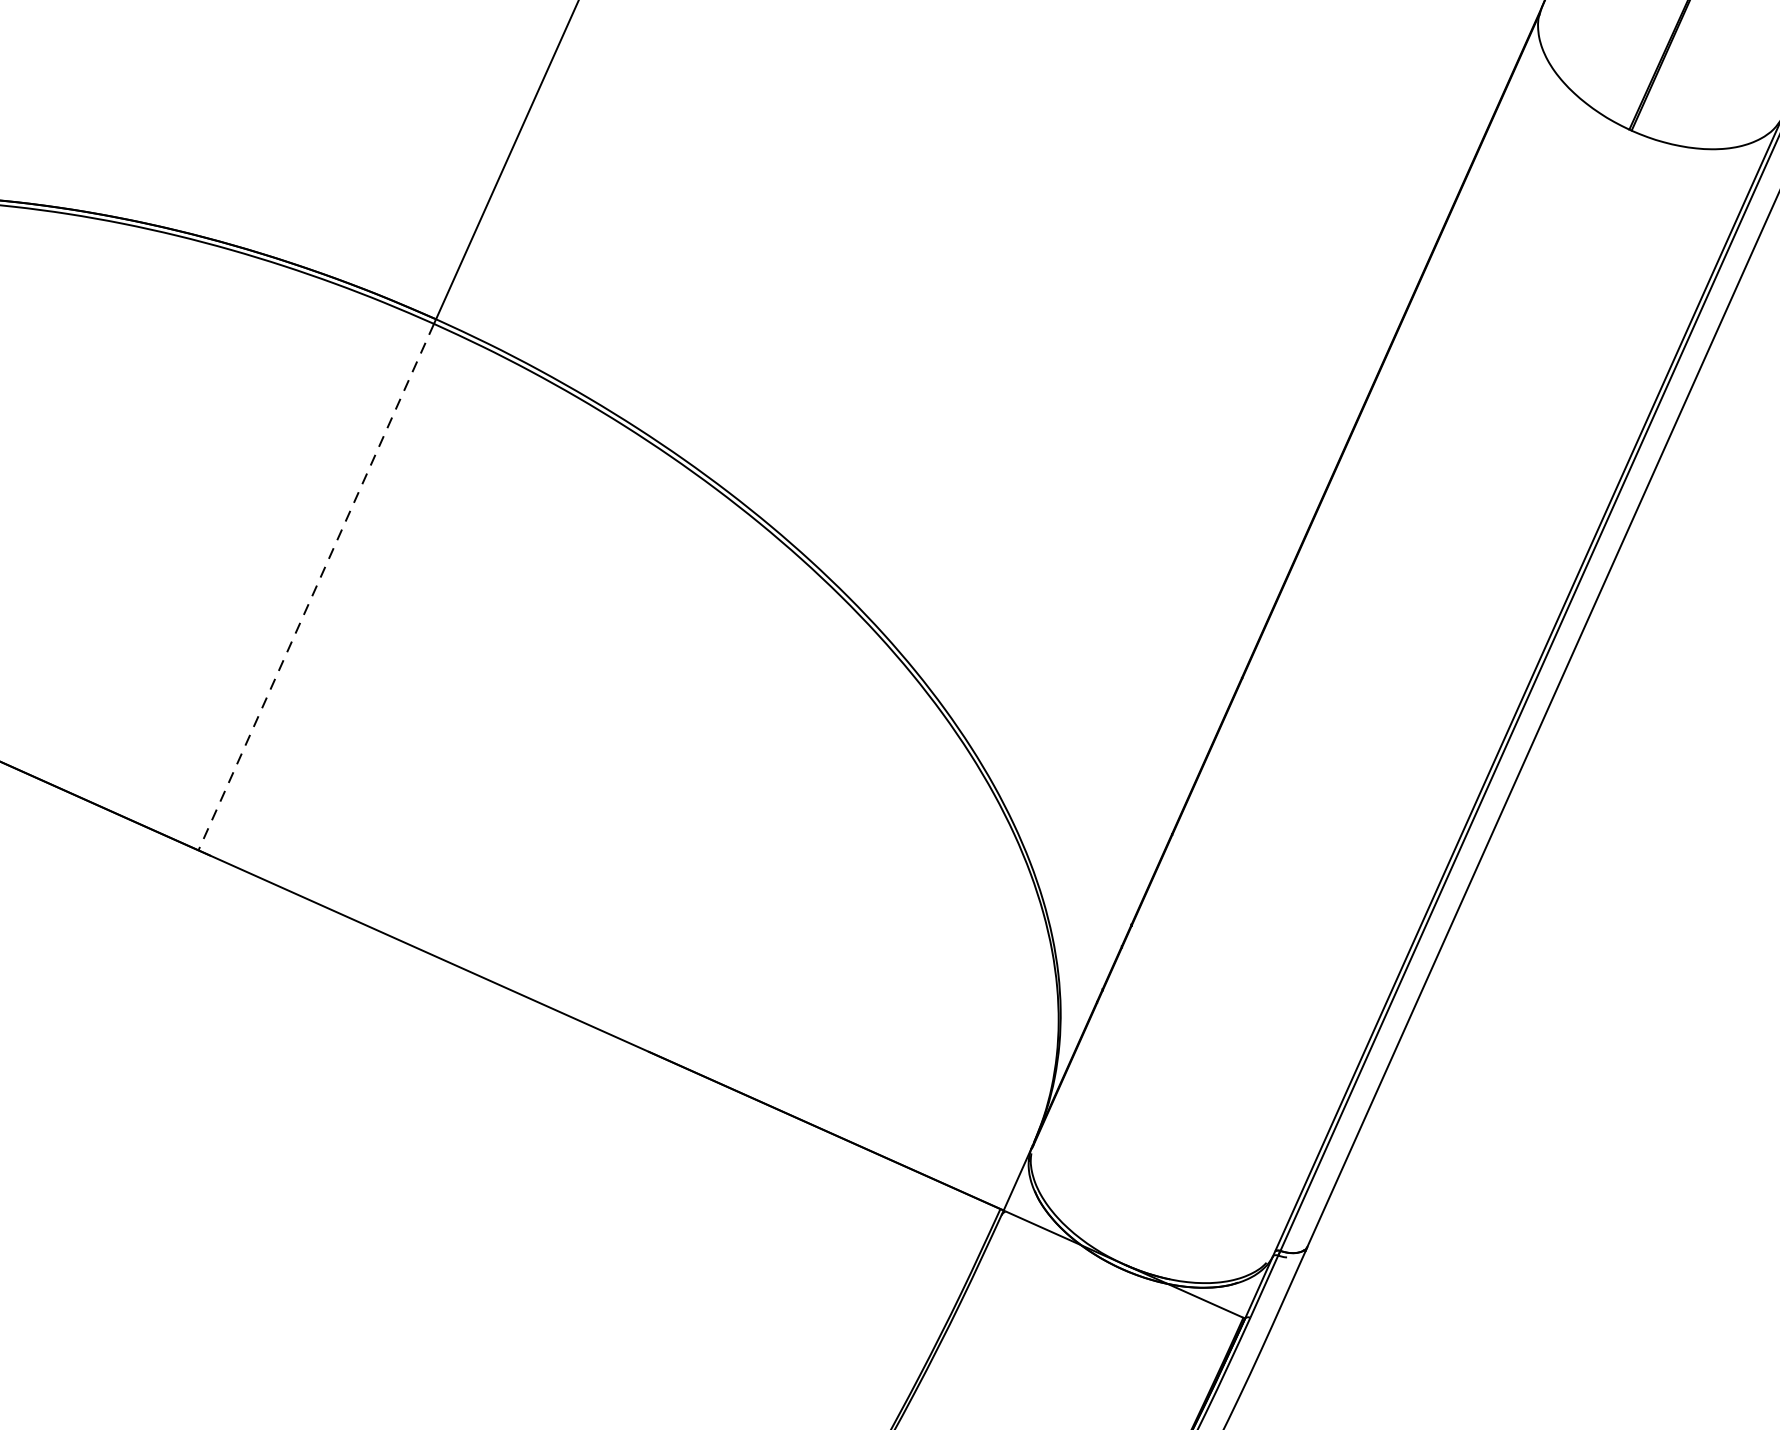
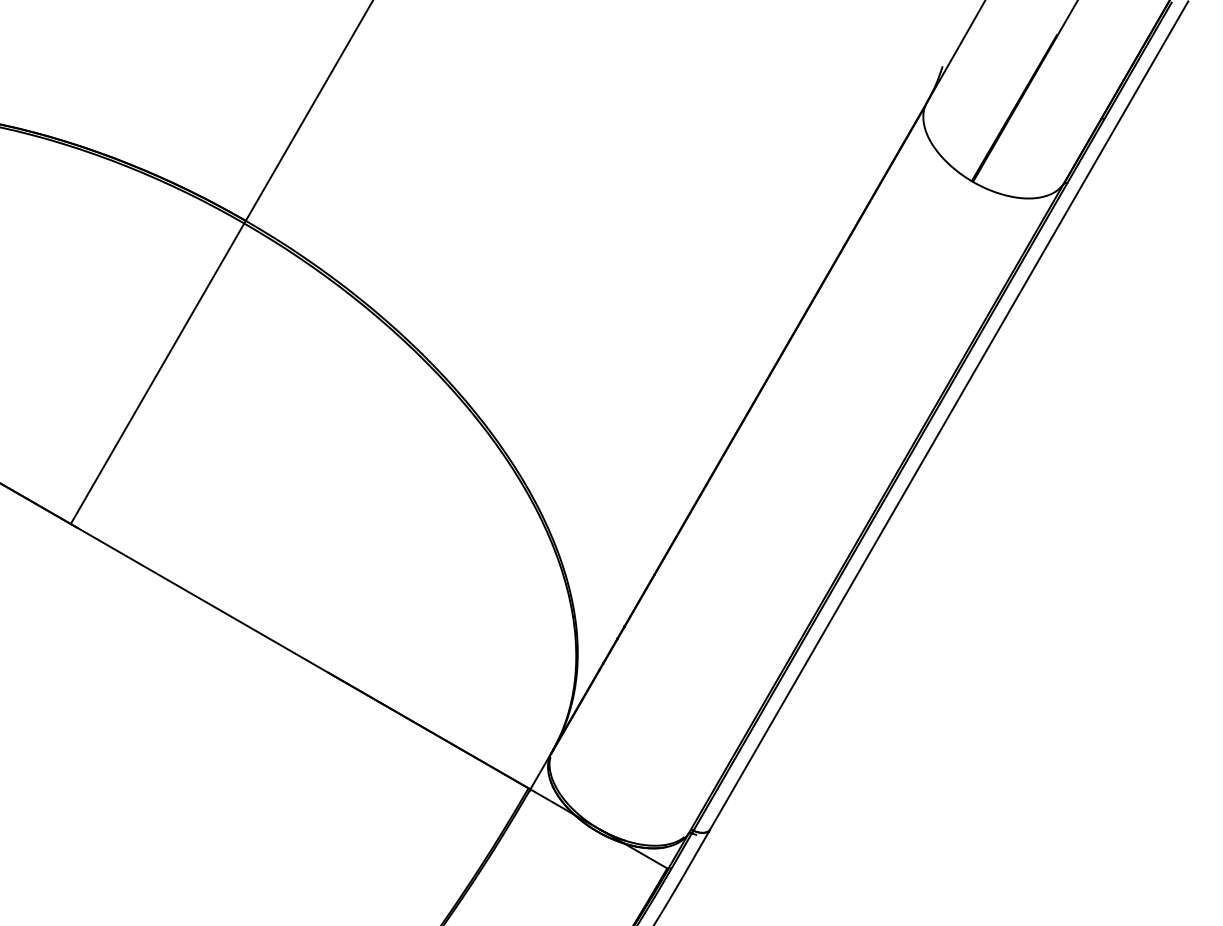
line: (316, 588) -> (157, 374), dashed -> solid

